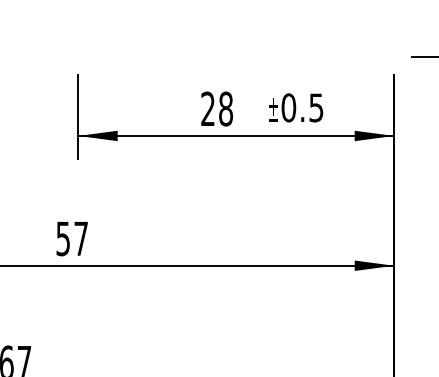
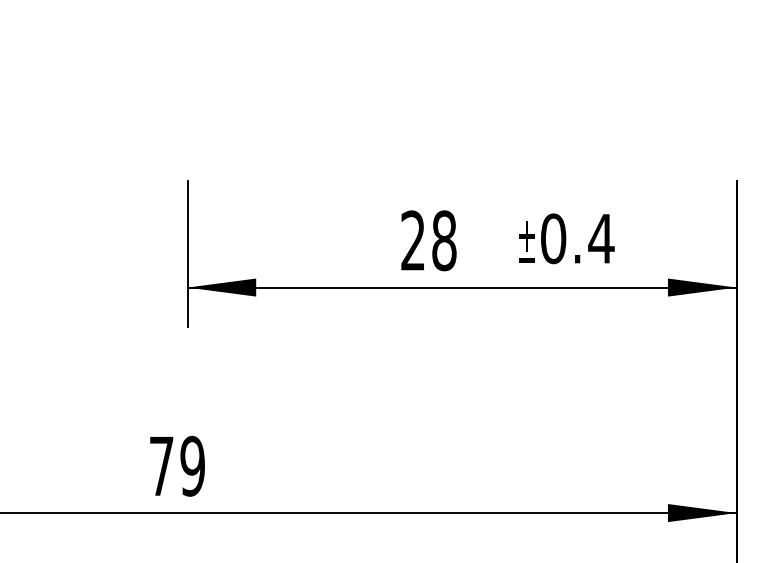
text: (316, 107) -> (601, 238), 0.5 -> 0.4
text: (72, 238) -> (177, 465), 57 -> 79

